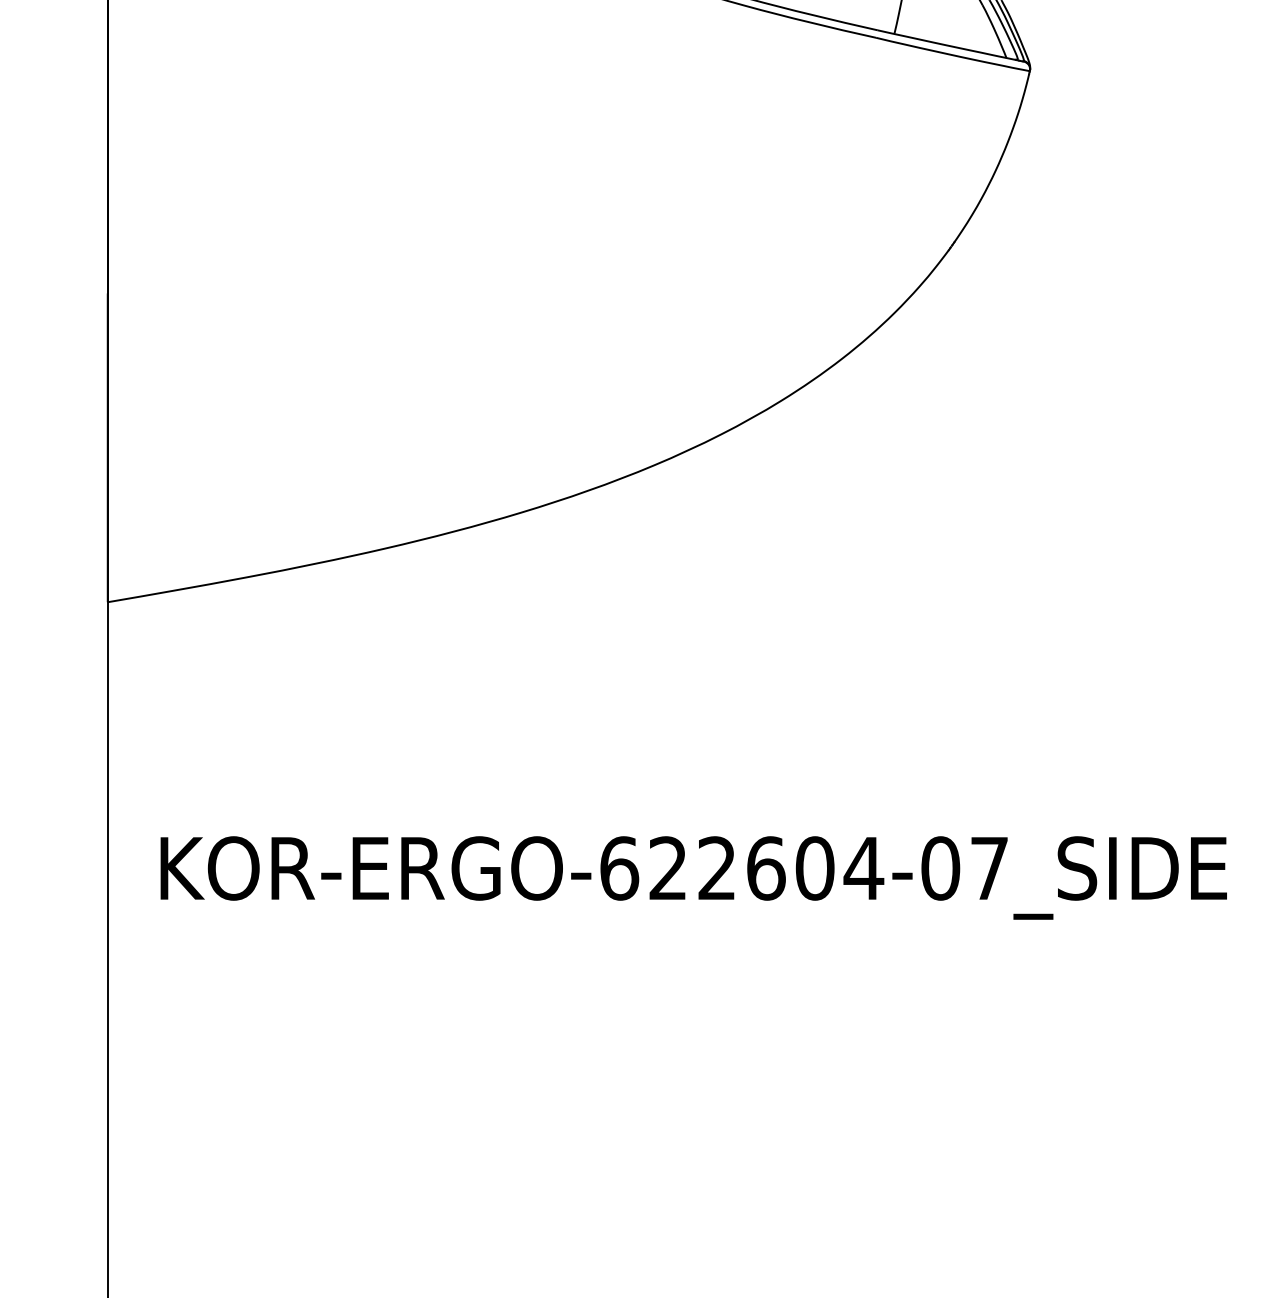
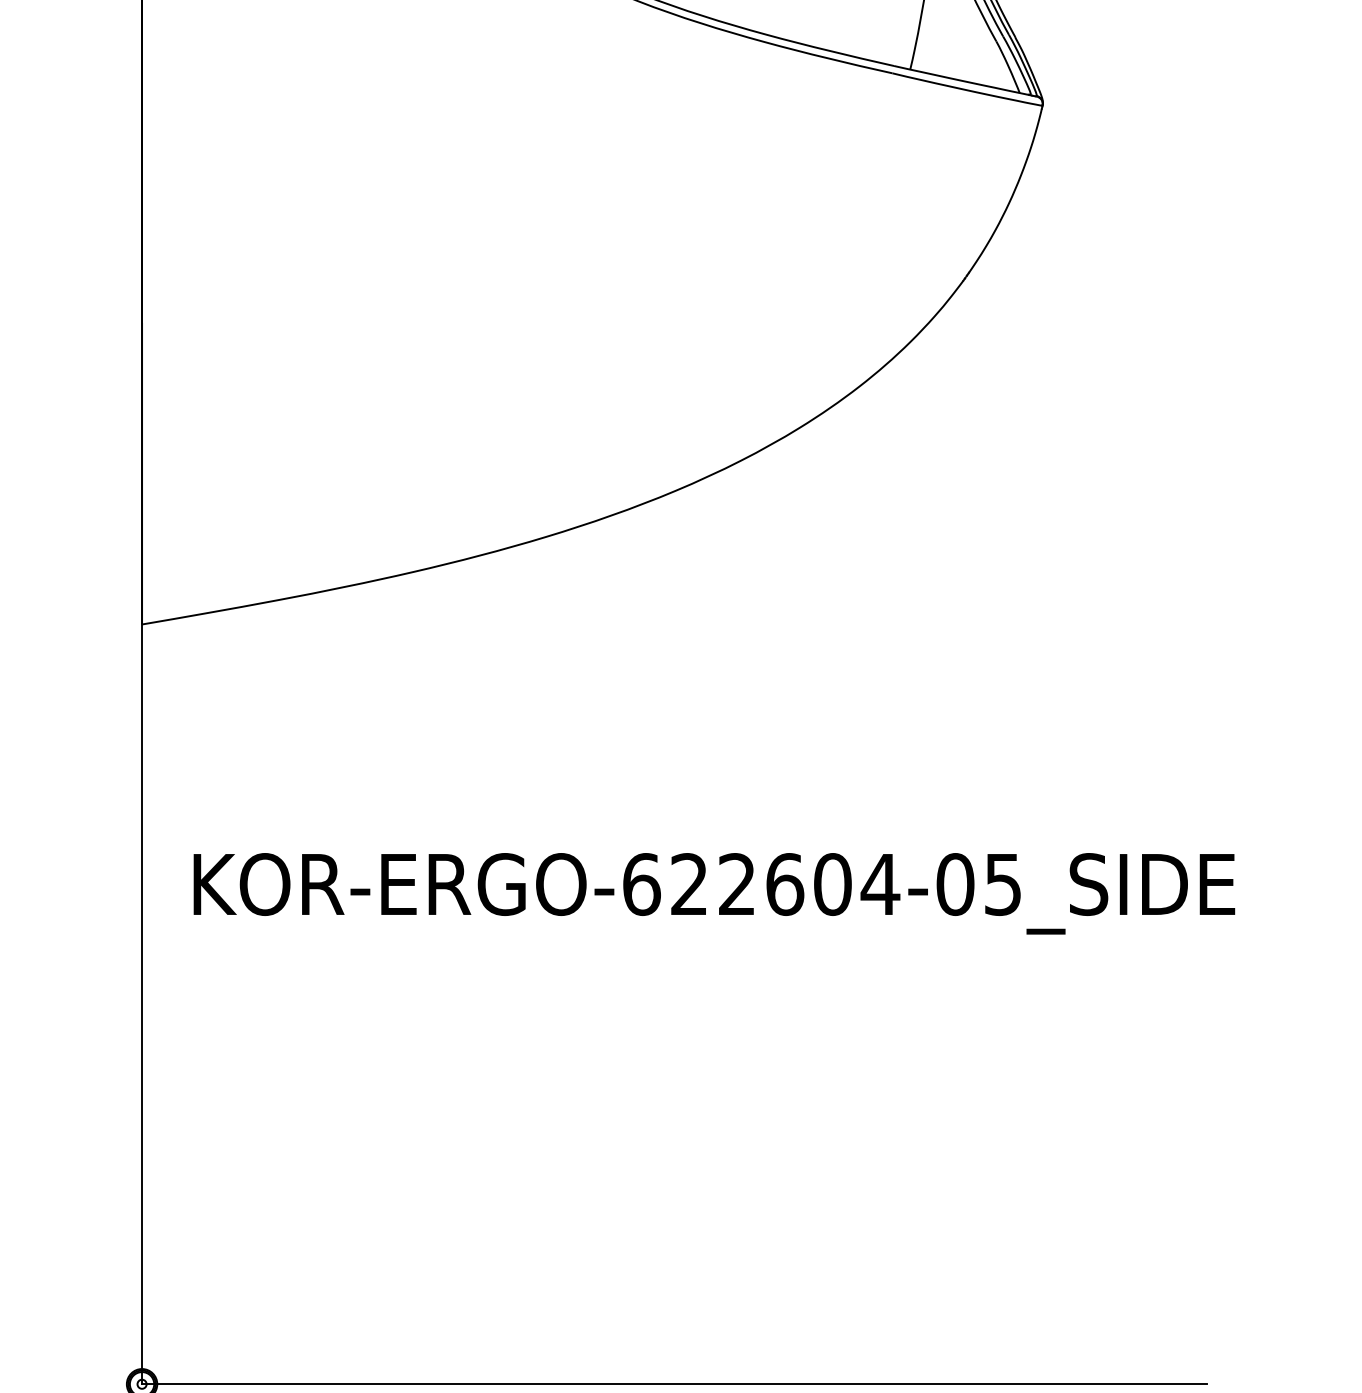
text: (988, 868) -> (1002, 884), KOR-ERGO-622604-07_SIDE -> KOR-ERGO-622604-05_SIDE

